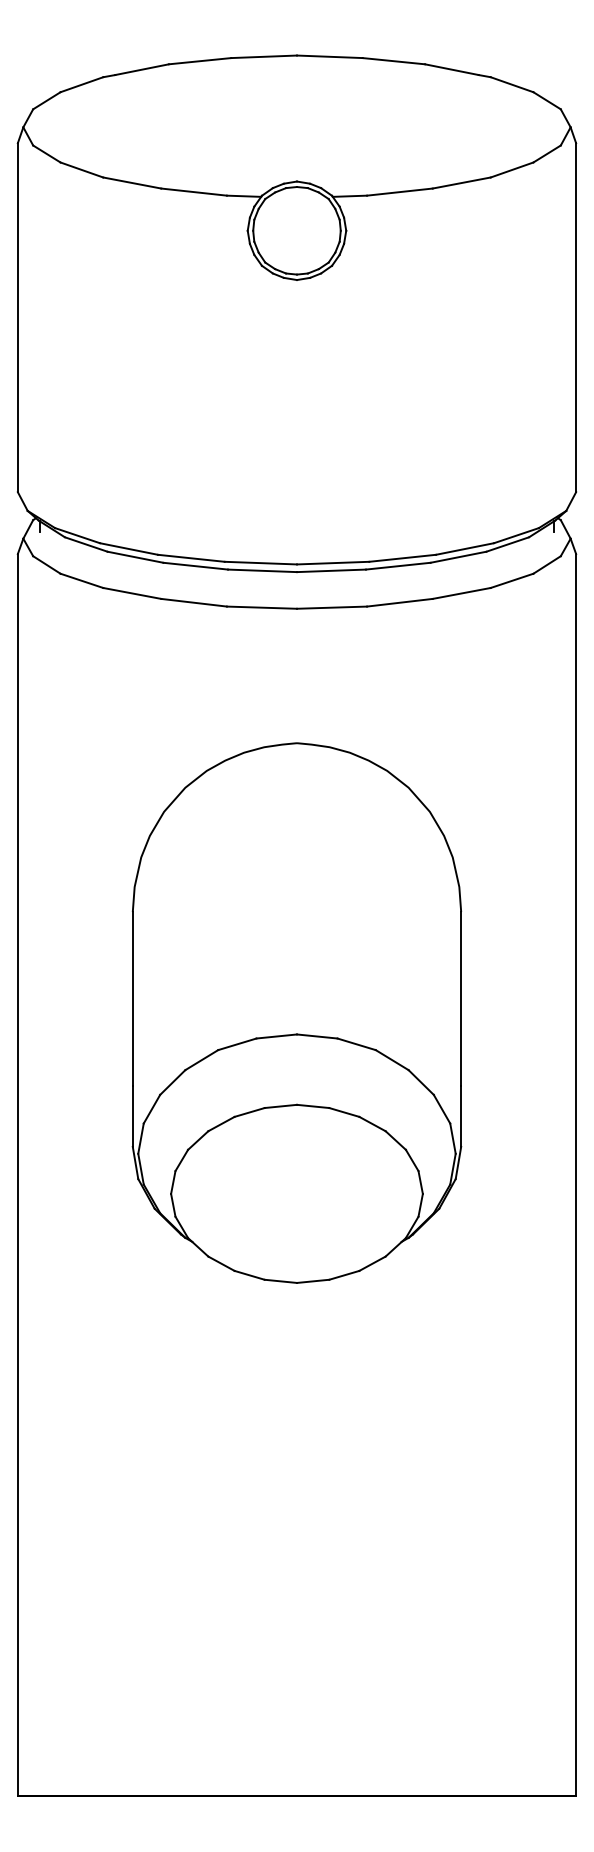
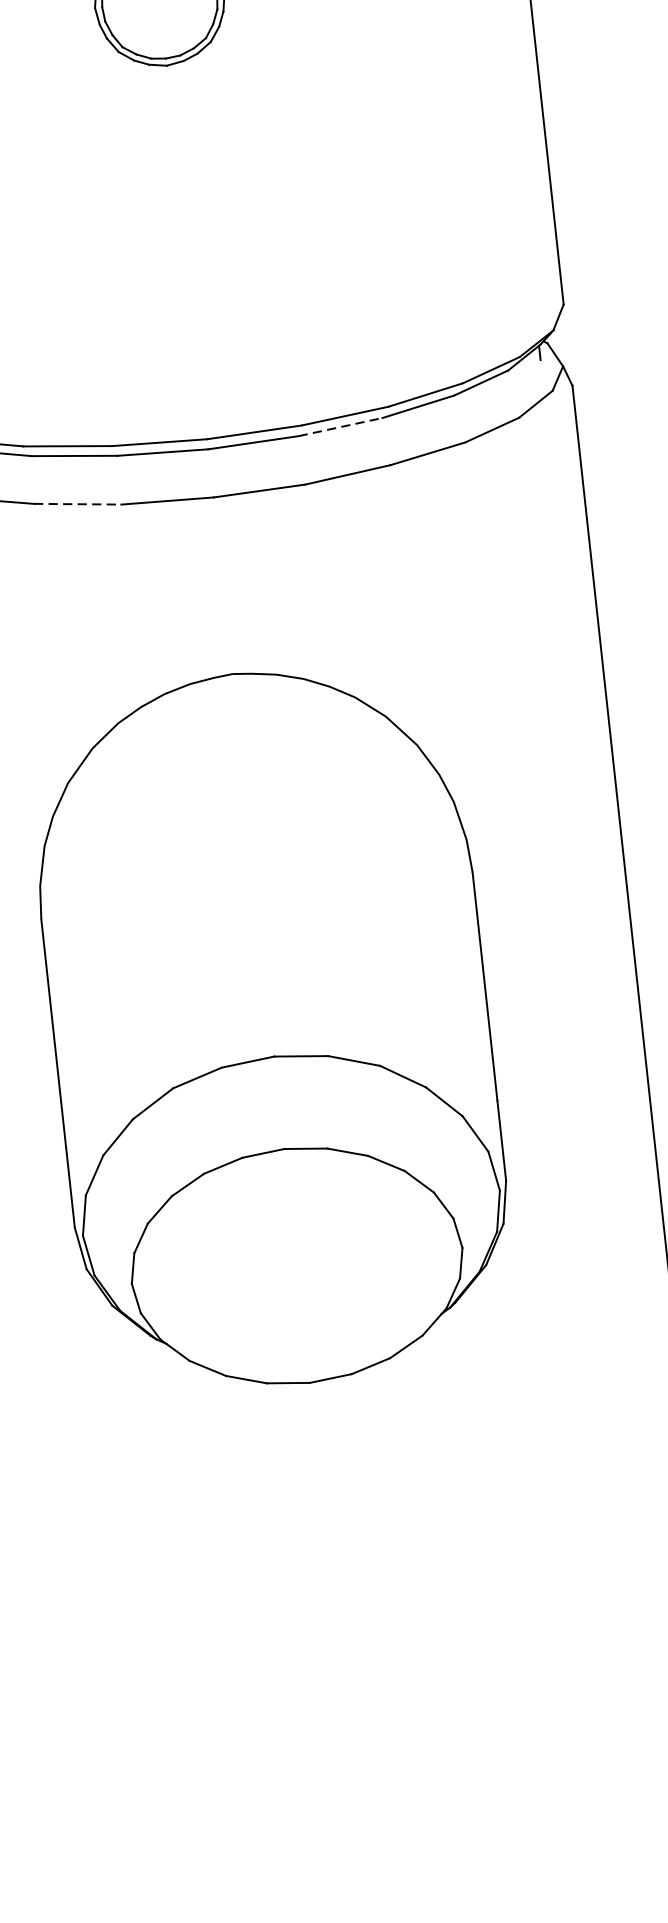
line: (398, 566) -> (340, 427), solid -> dashed
line: (194, 602) -> (78, 503), solid -> dashed

